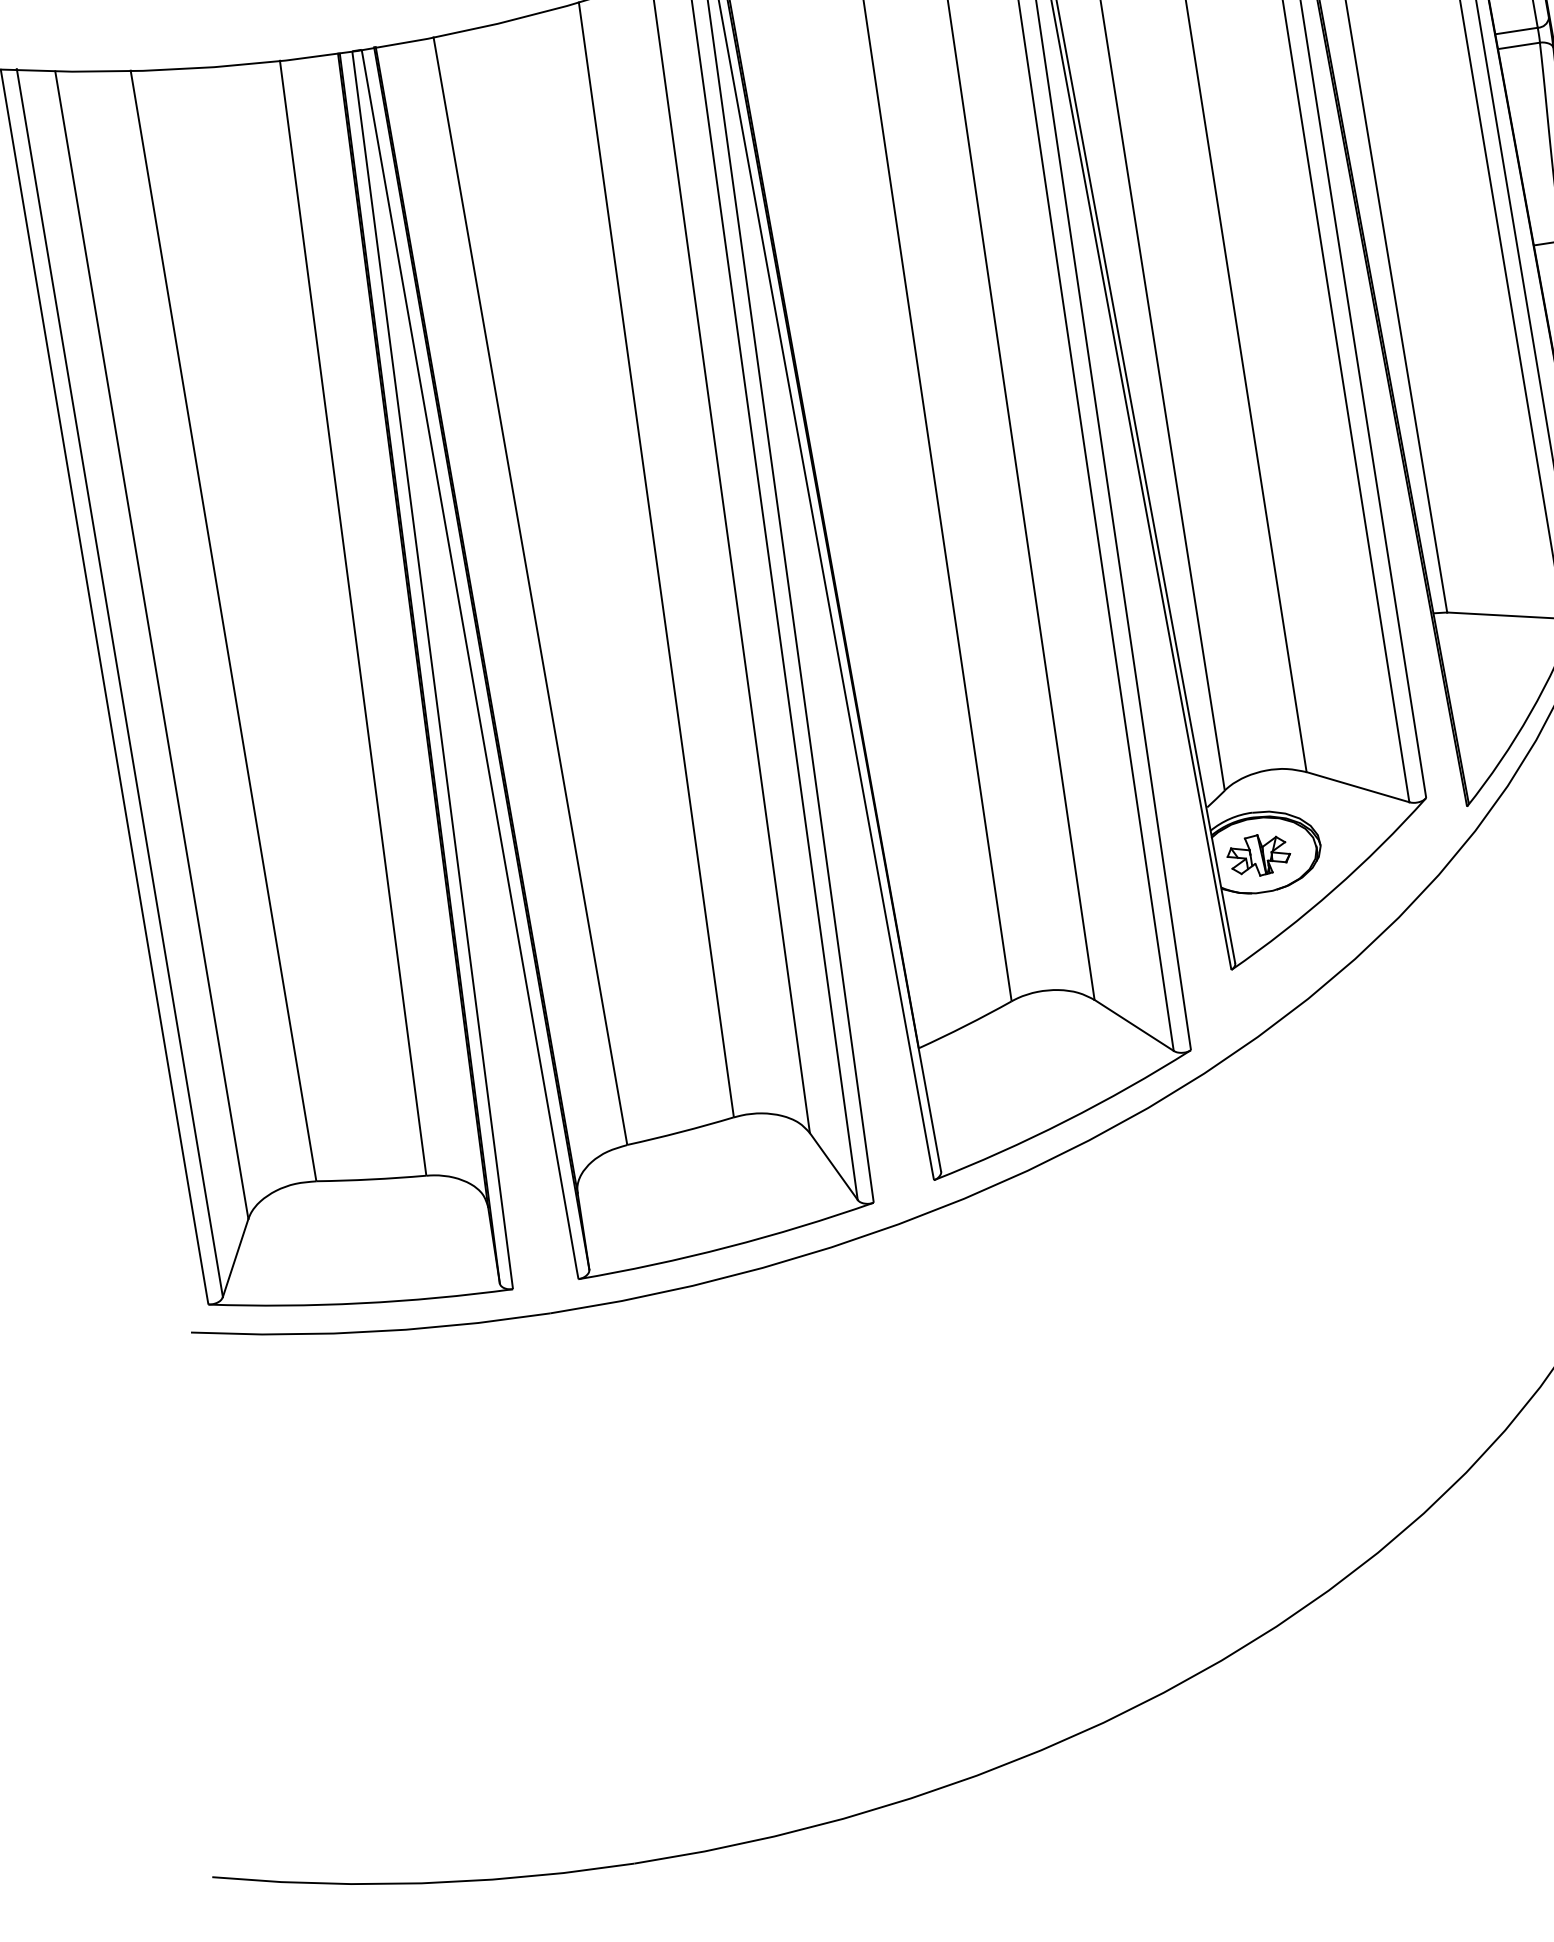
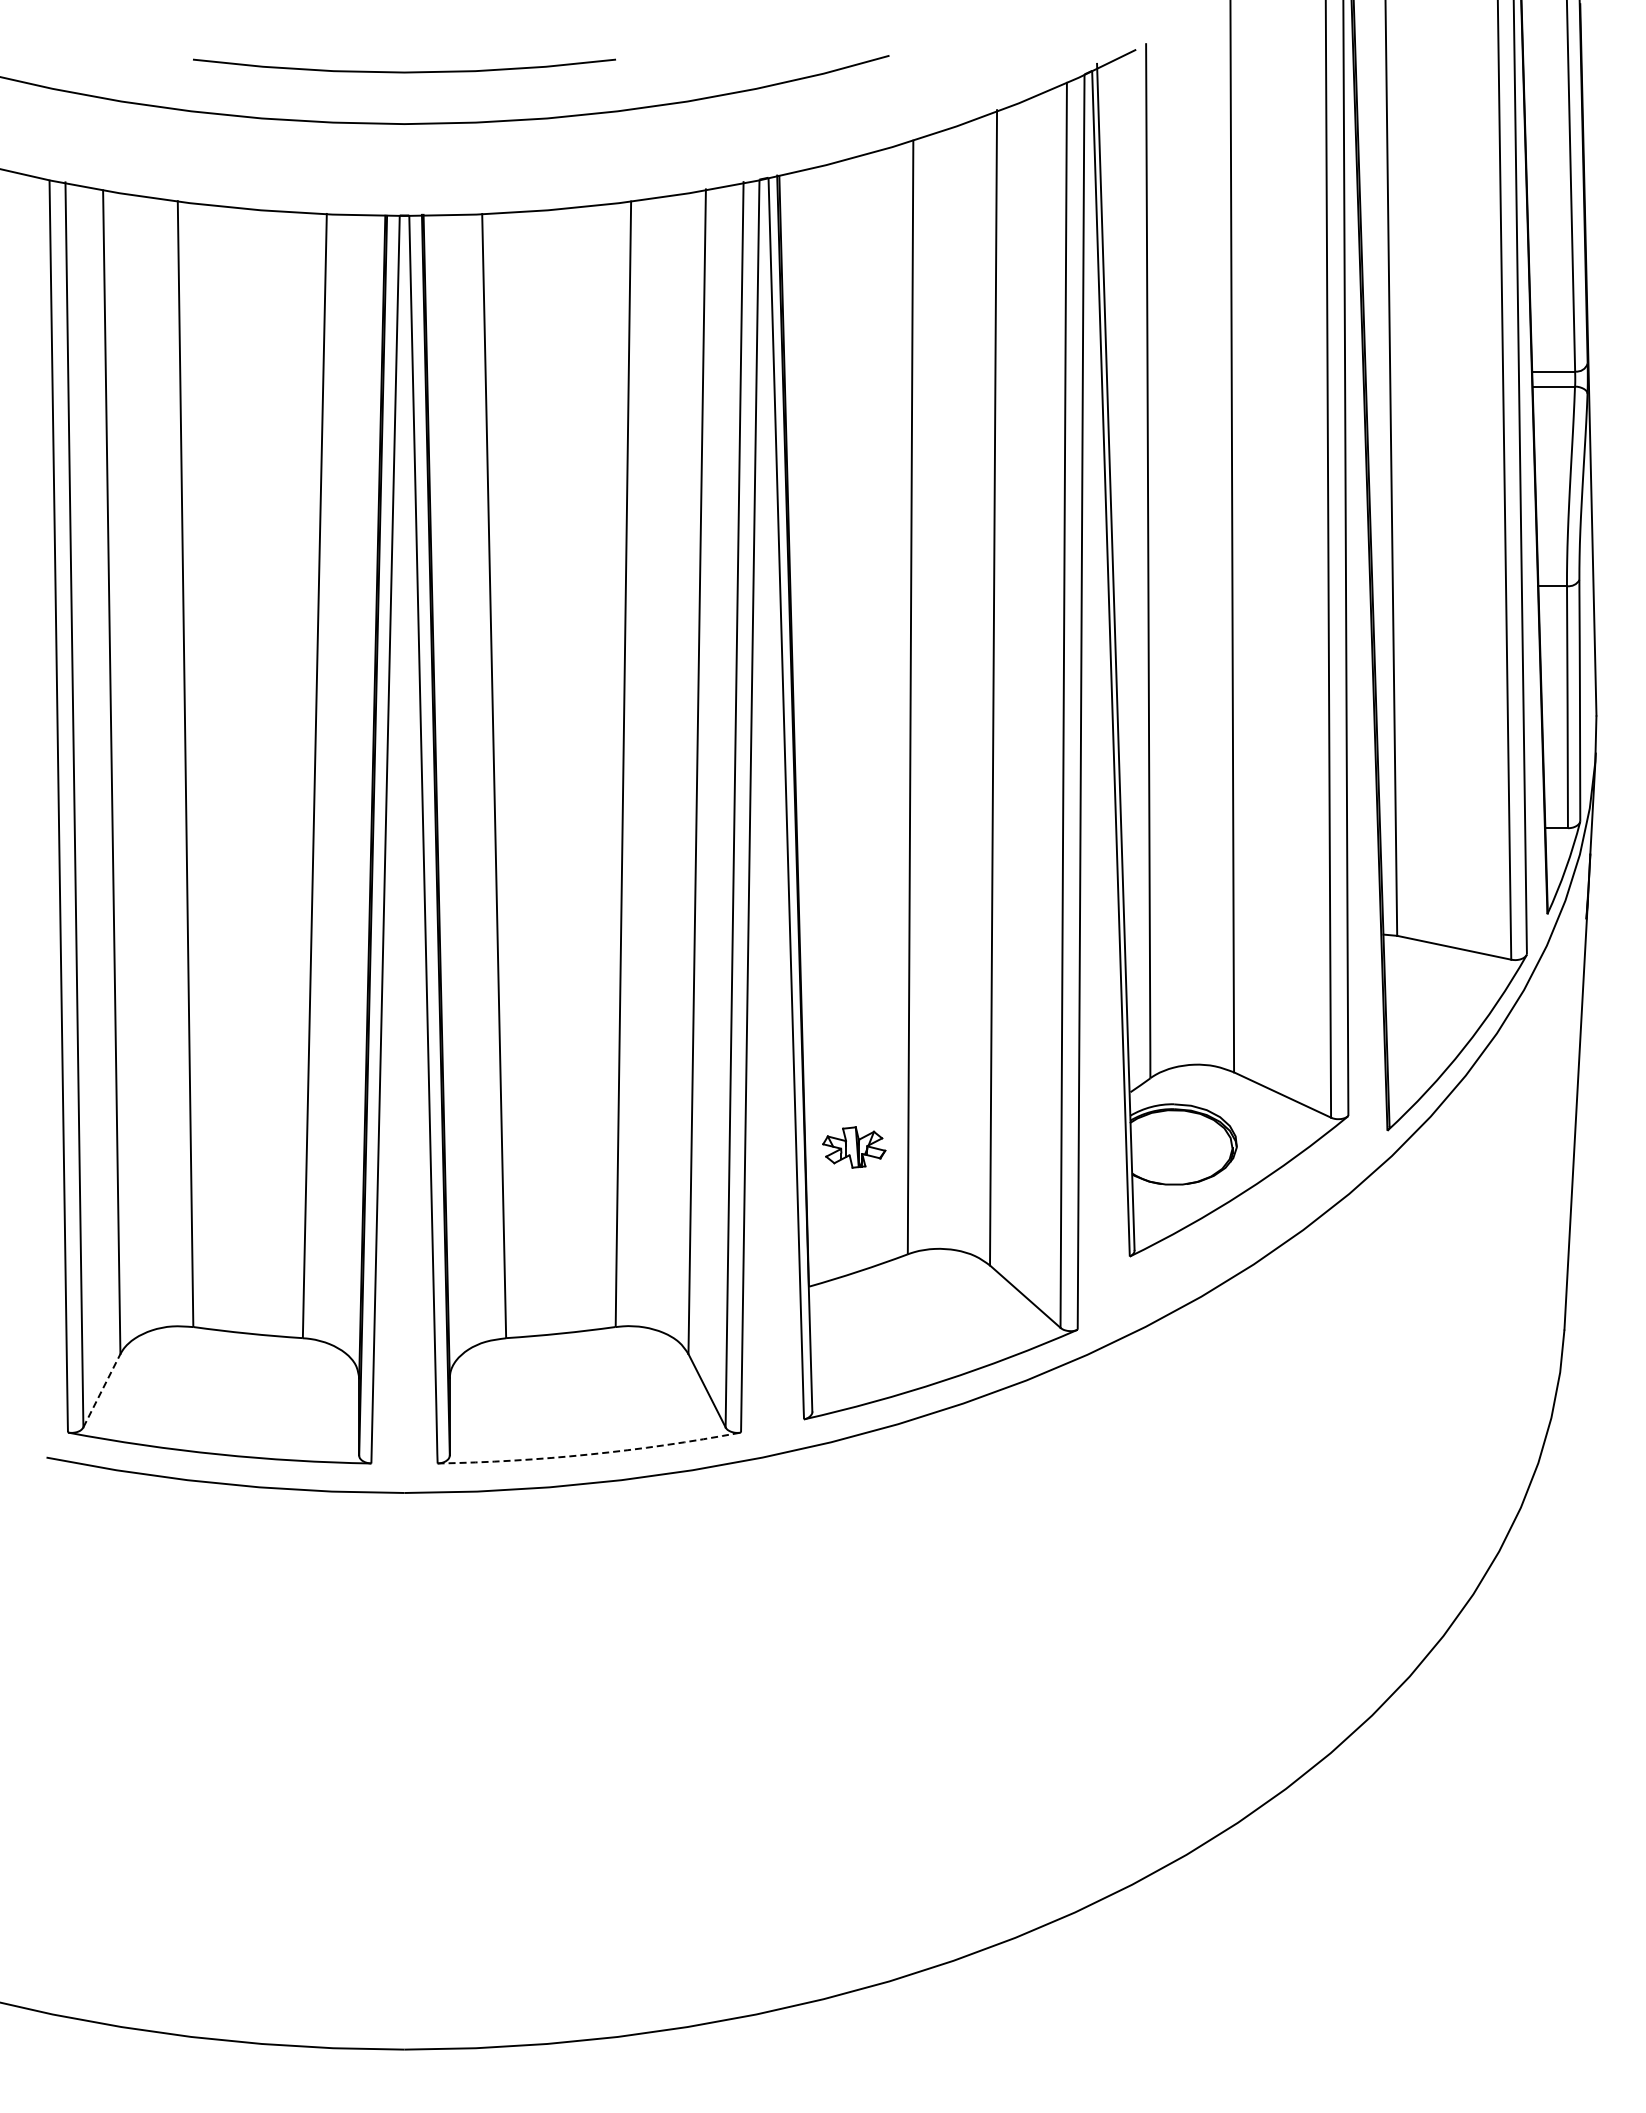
part: (1259, 855) -> (854, 1147), moved
arc: (727, 1247) -> (589, 1454), solid -> dashed
line: (236, 1257) -> (102, 1390), solid -> dashed

